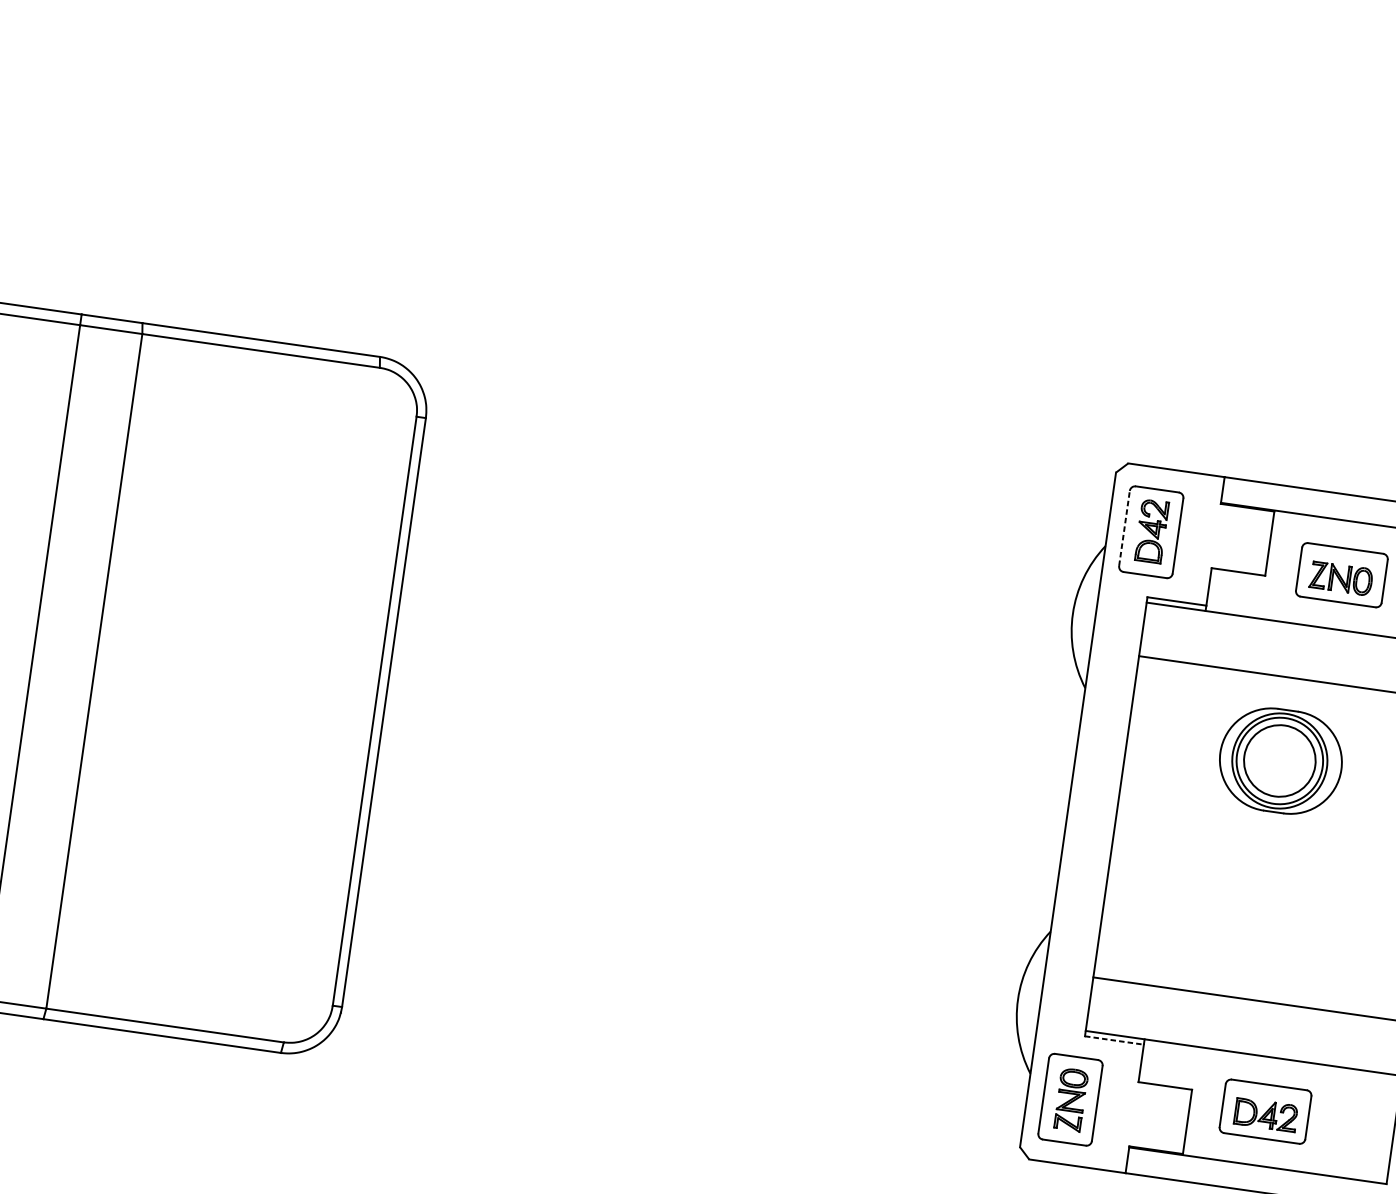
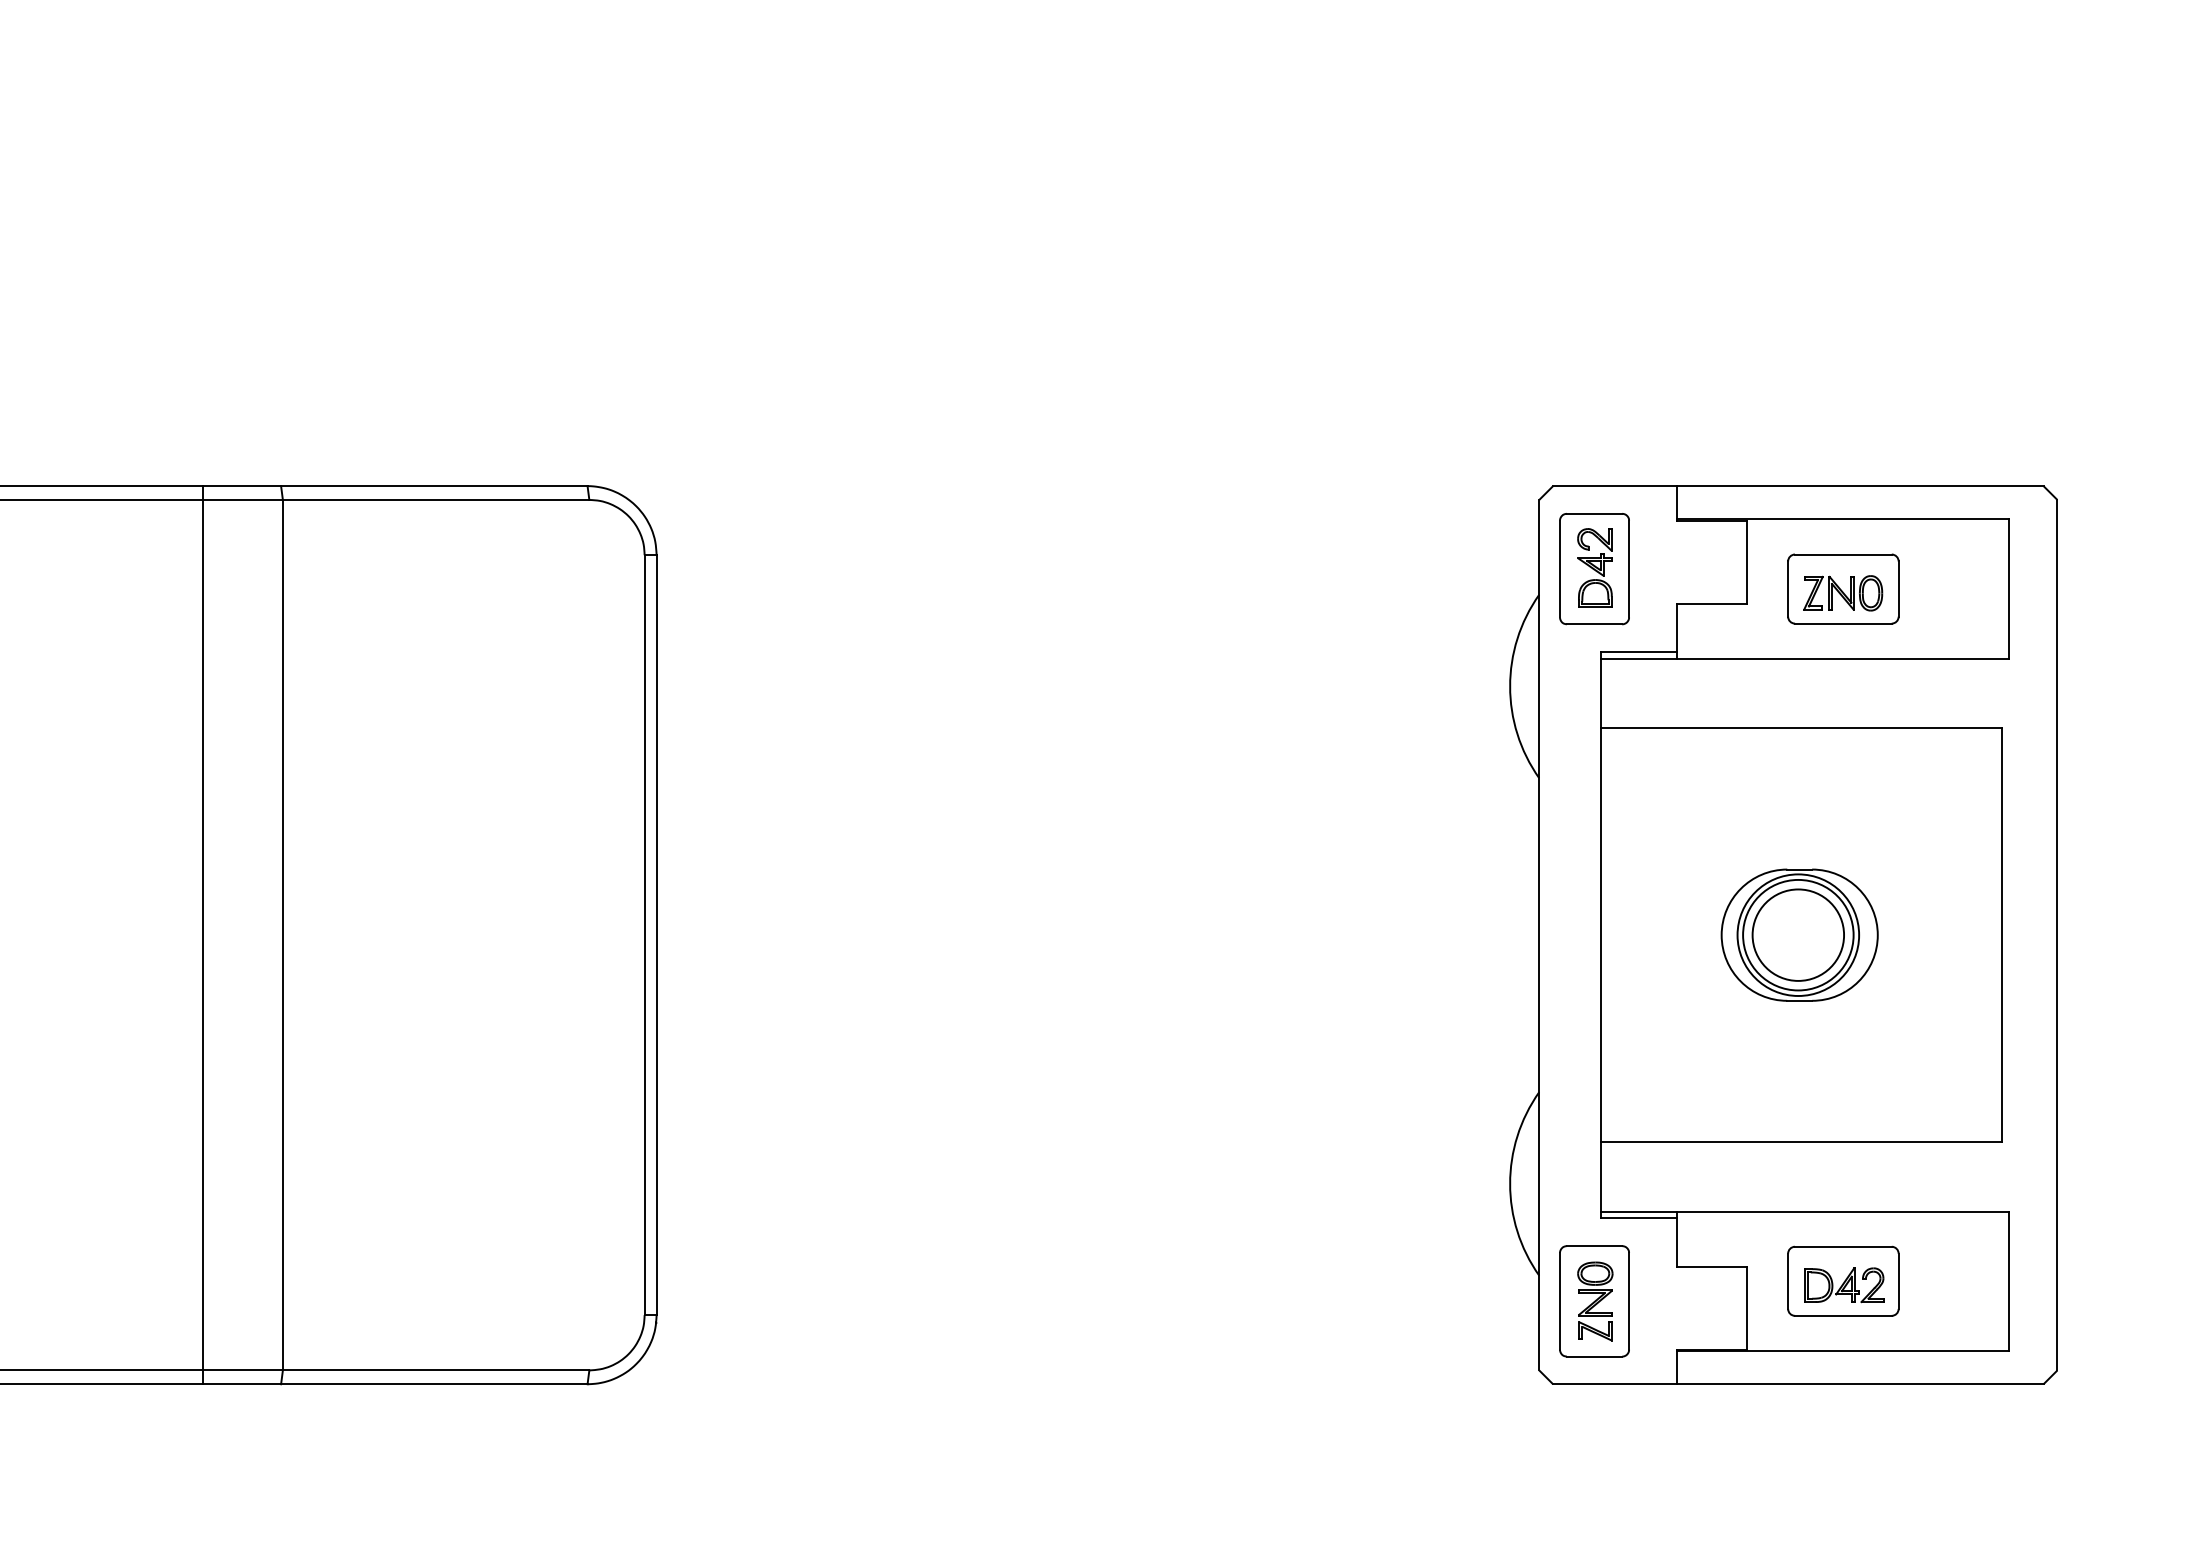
line: (1124, 528) -> (1560, 568), dashed -> solid
part: (1280, 760) -> (1799, 934), moved
line: (1114, 1040) -> (1639, 1218), dashed -> solid

